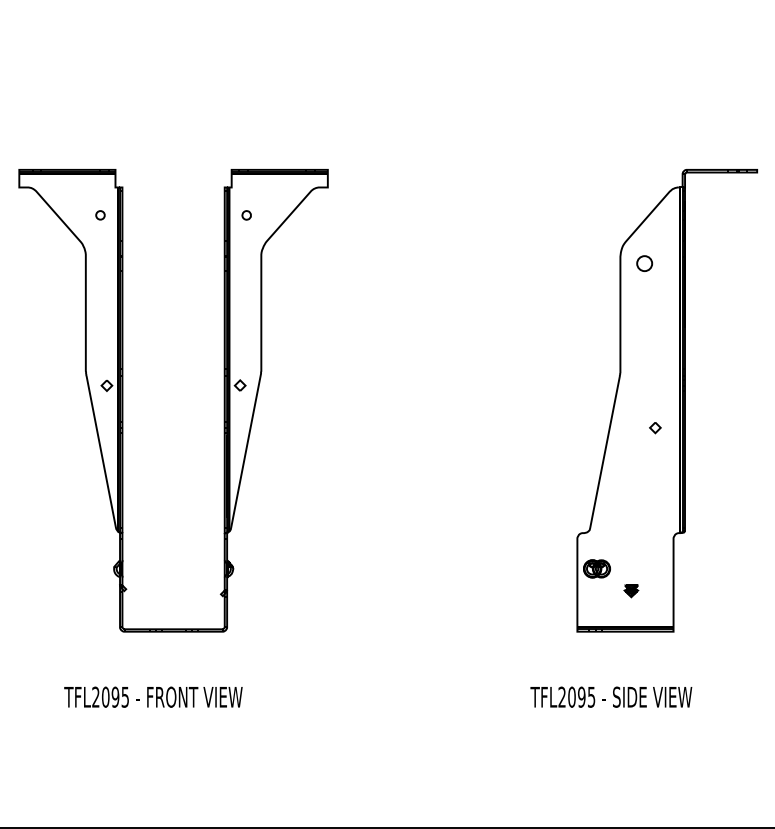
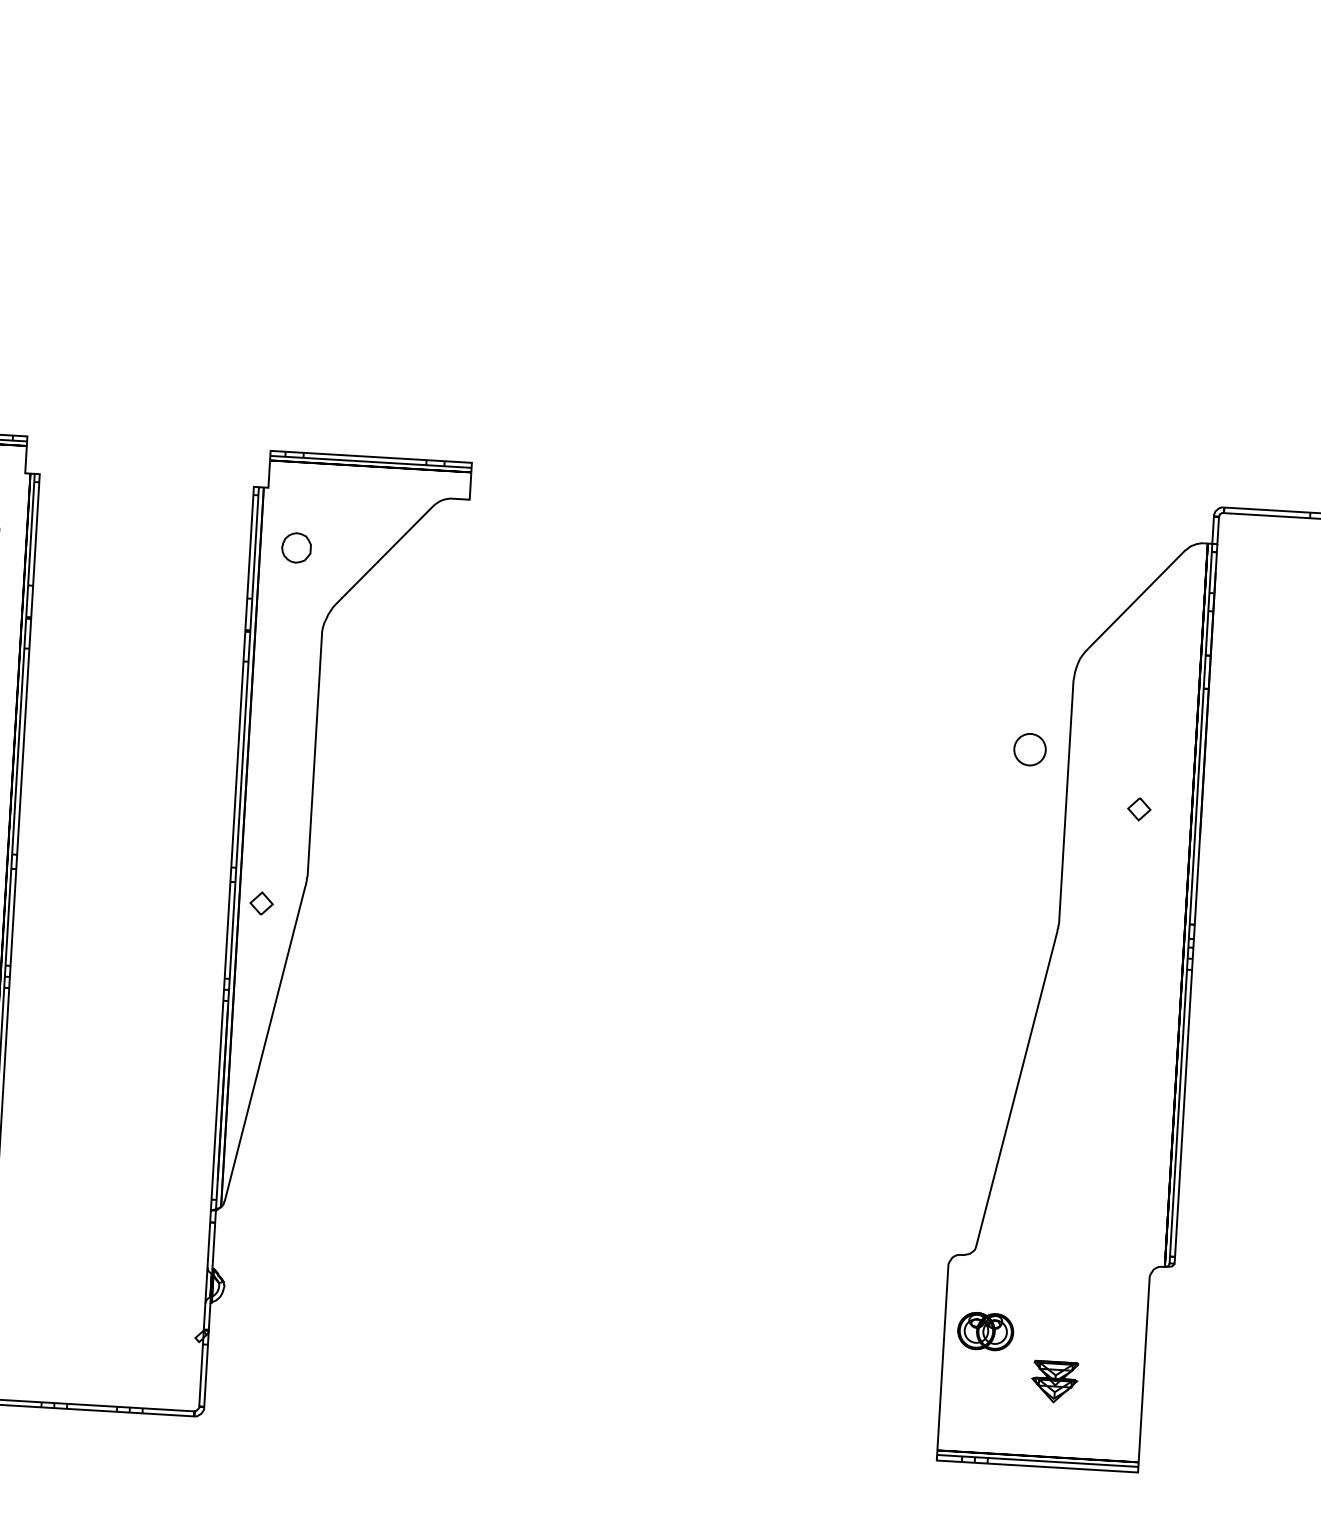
part: (246, 215) -> (295, 548), size x1.6
circle: (644, 263) -> (1029, 749), moved
part: (655, 428) -> (1139, 810), moved
part: (631, 591) -> (1055, 1383), size x1.6

